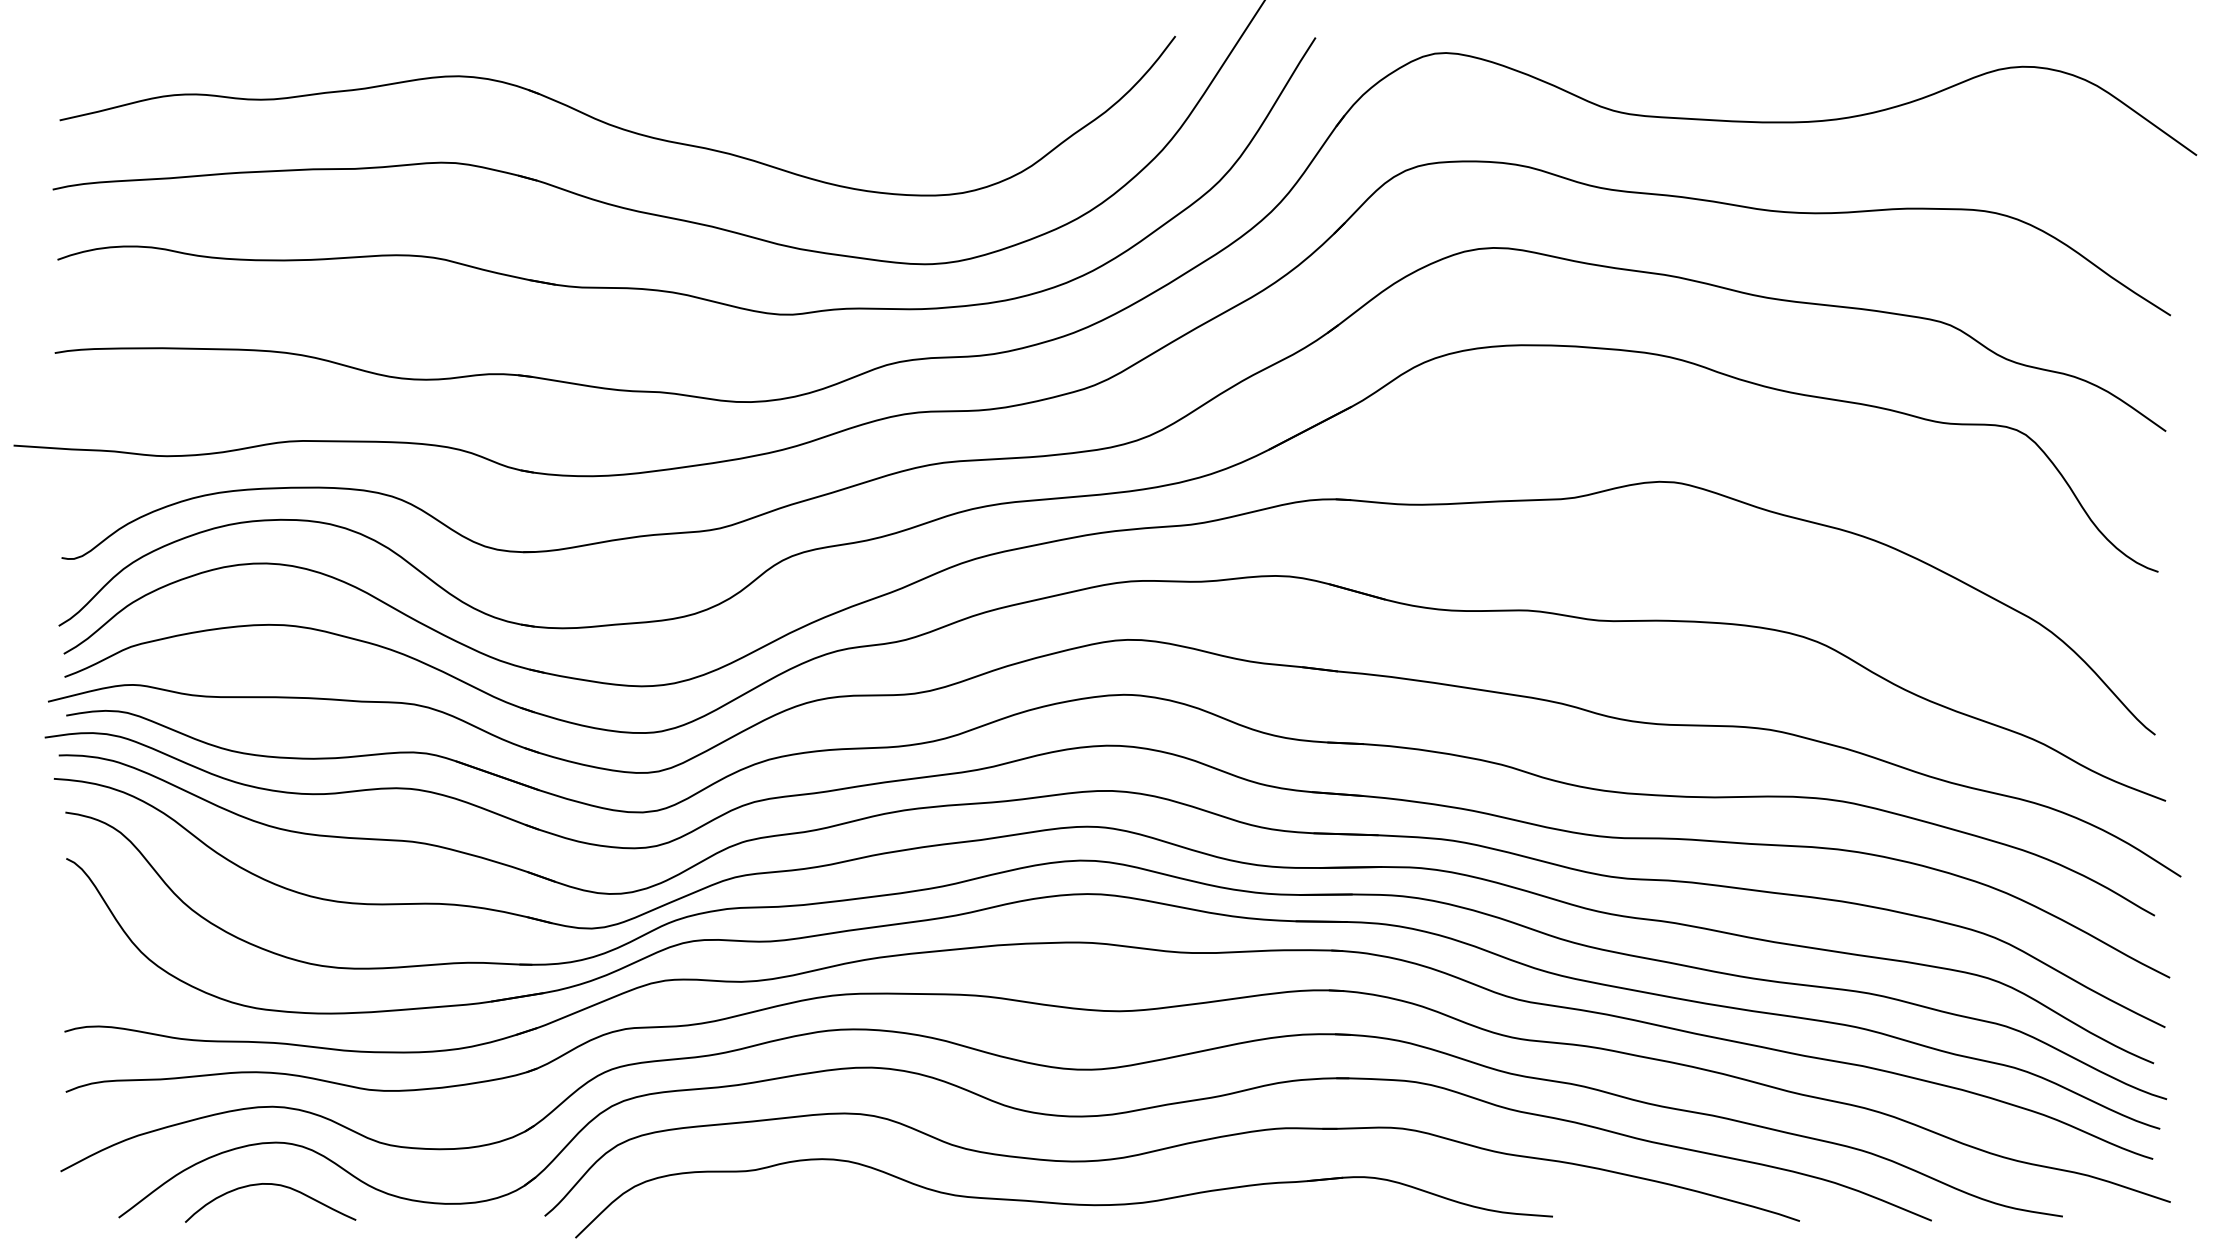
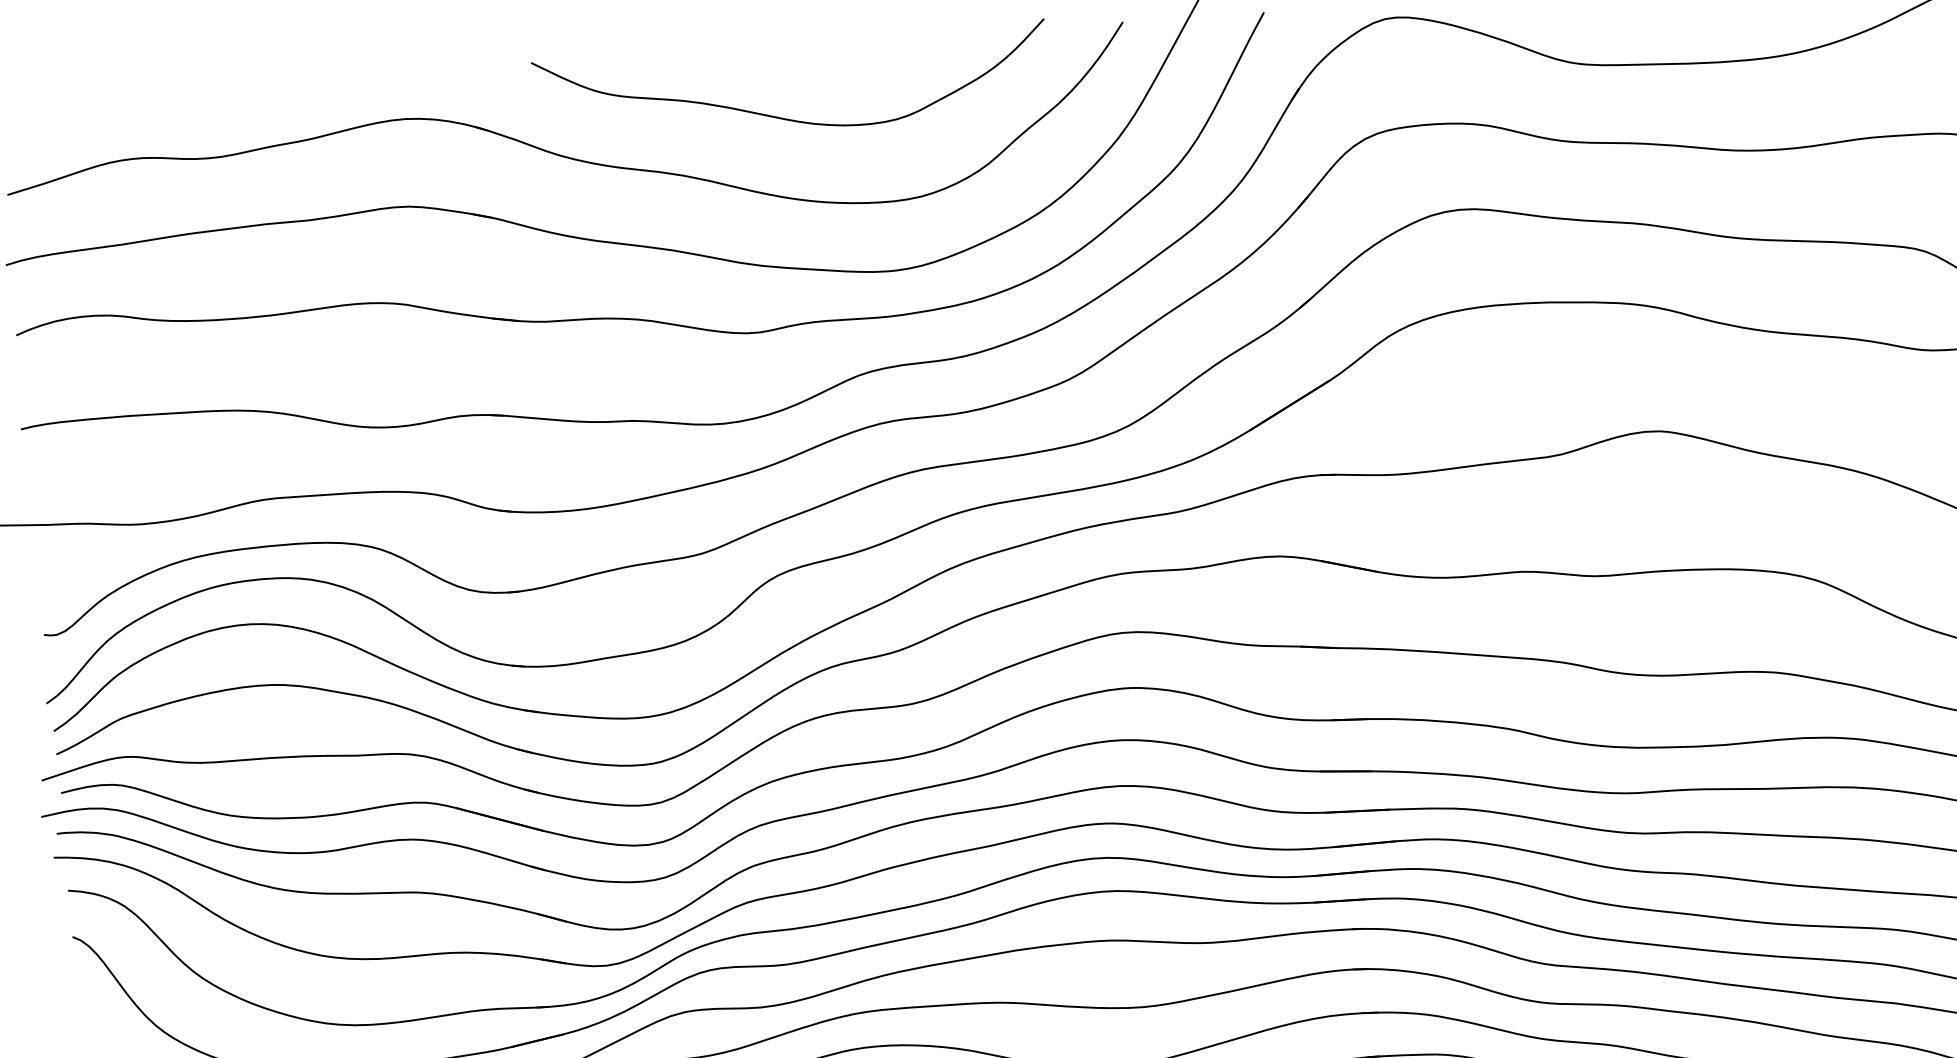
curve: (833, 104) -> (784, 117), added

